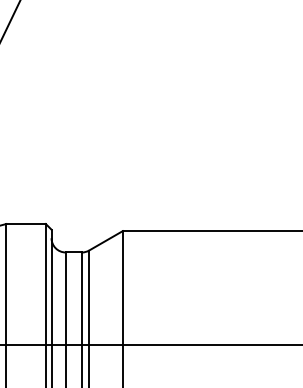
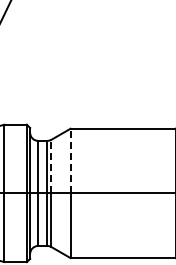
line: (122, 287) -> (70, 160), solid -> dashed
line: (89, 297) -> (51, 166), solid -> dashed

